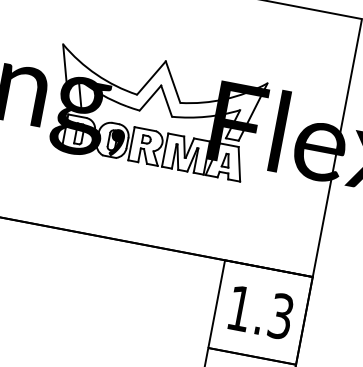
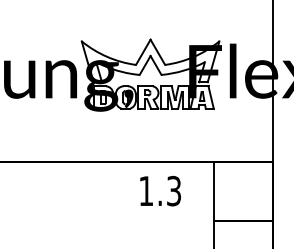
text: (261, 311) -> (160, 190), moved

